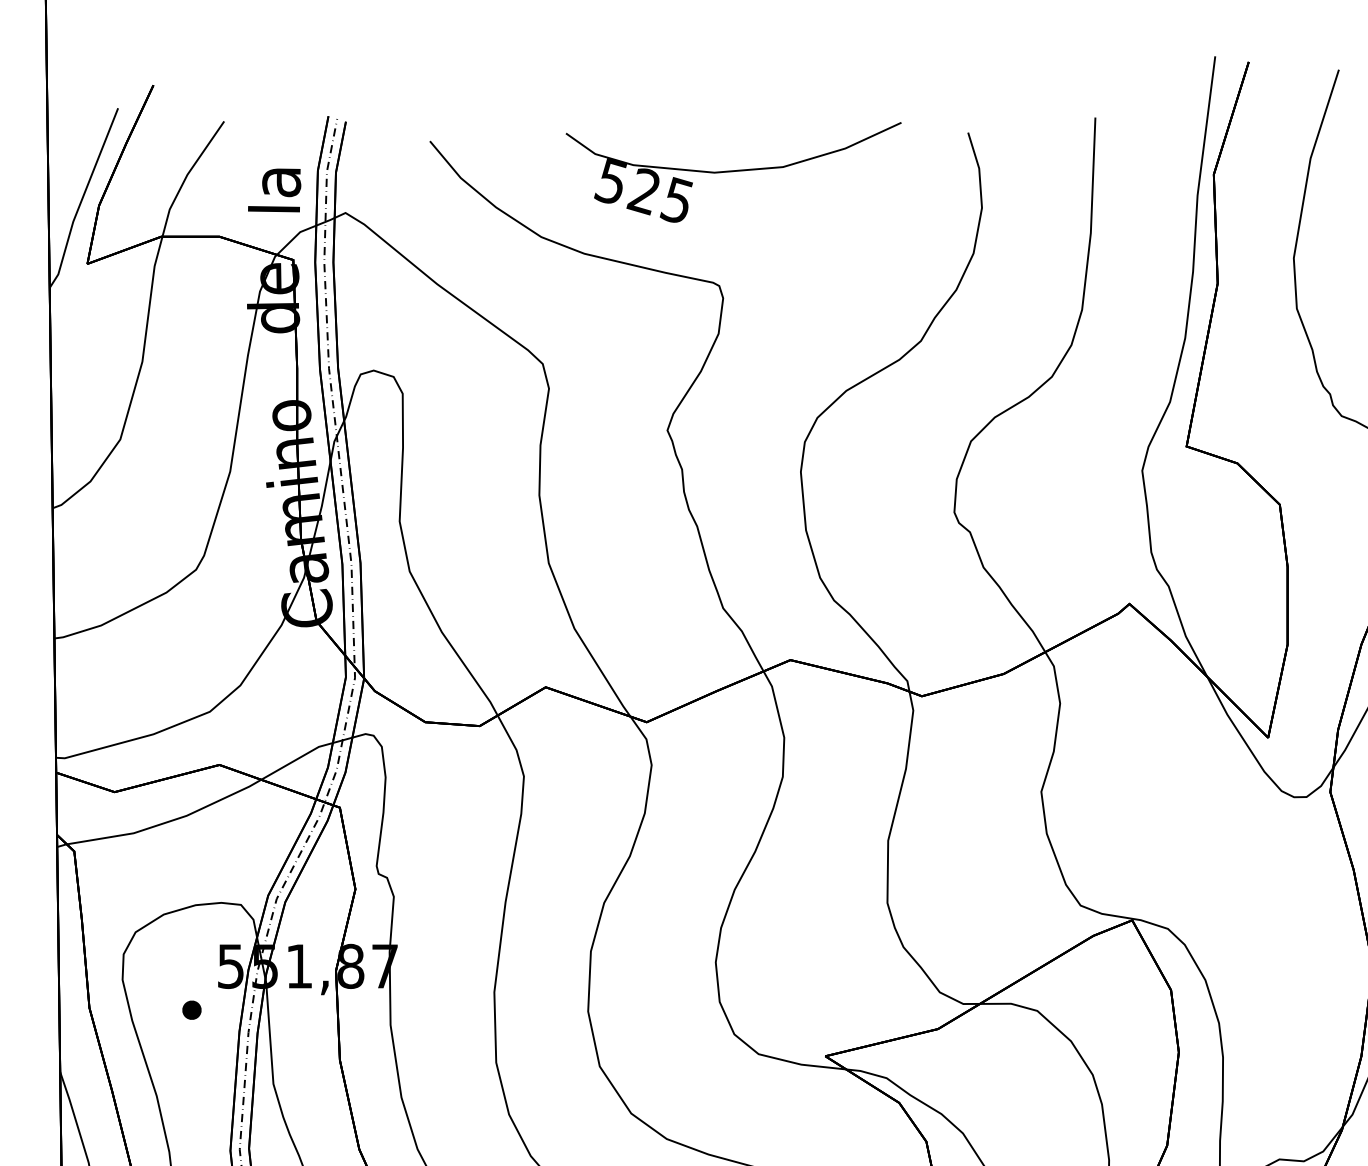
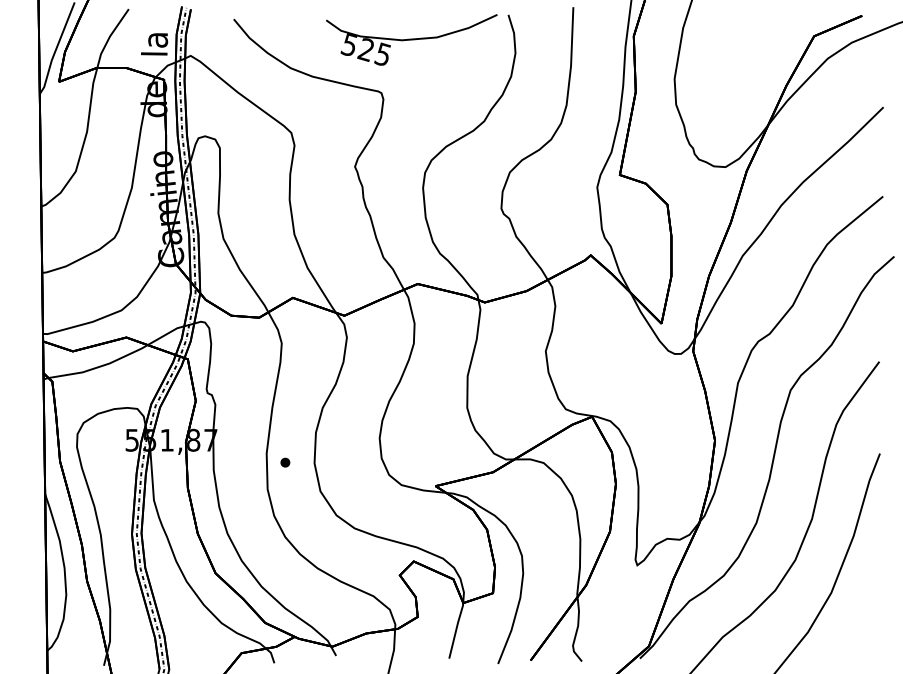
part: (733, 171) -> (411, 39), moved
part: (192, 1009) -> (285, 462), moved

